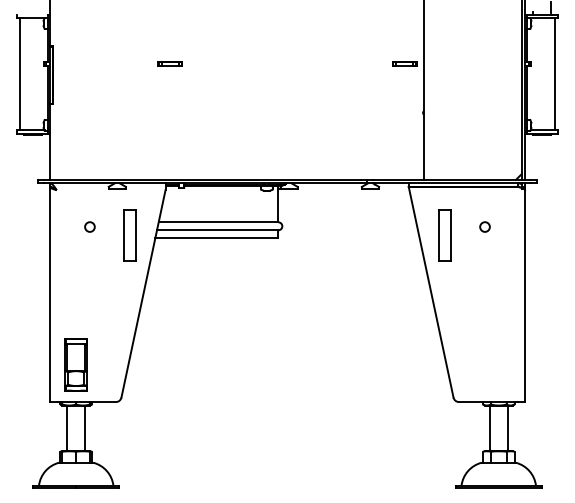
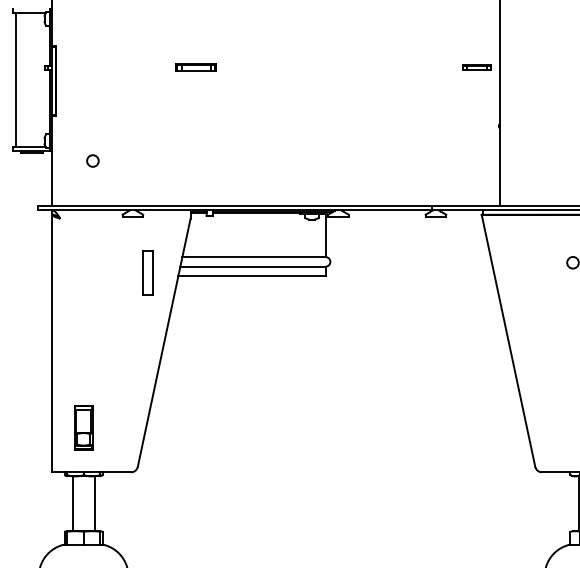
part: (169, 63) -> (195, 67), size x1.4
circle: (89, 226) -> (92, 160), moved
part: (129, 235) -> (147, 272), size x0.7
part: (444, 235) -> (524, 272), removed
part: (75, 364) -> (82, 427), size x0.7

